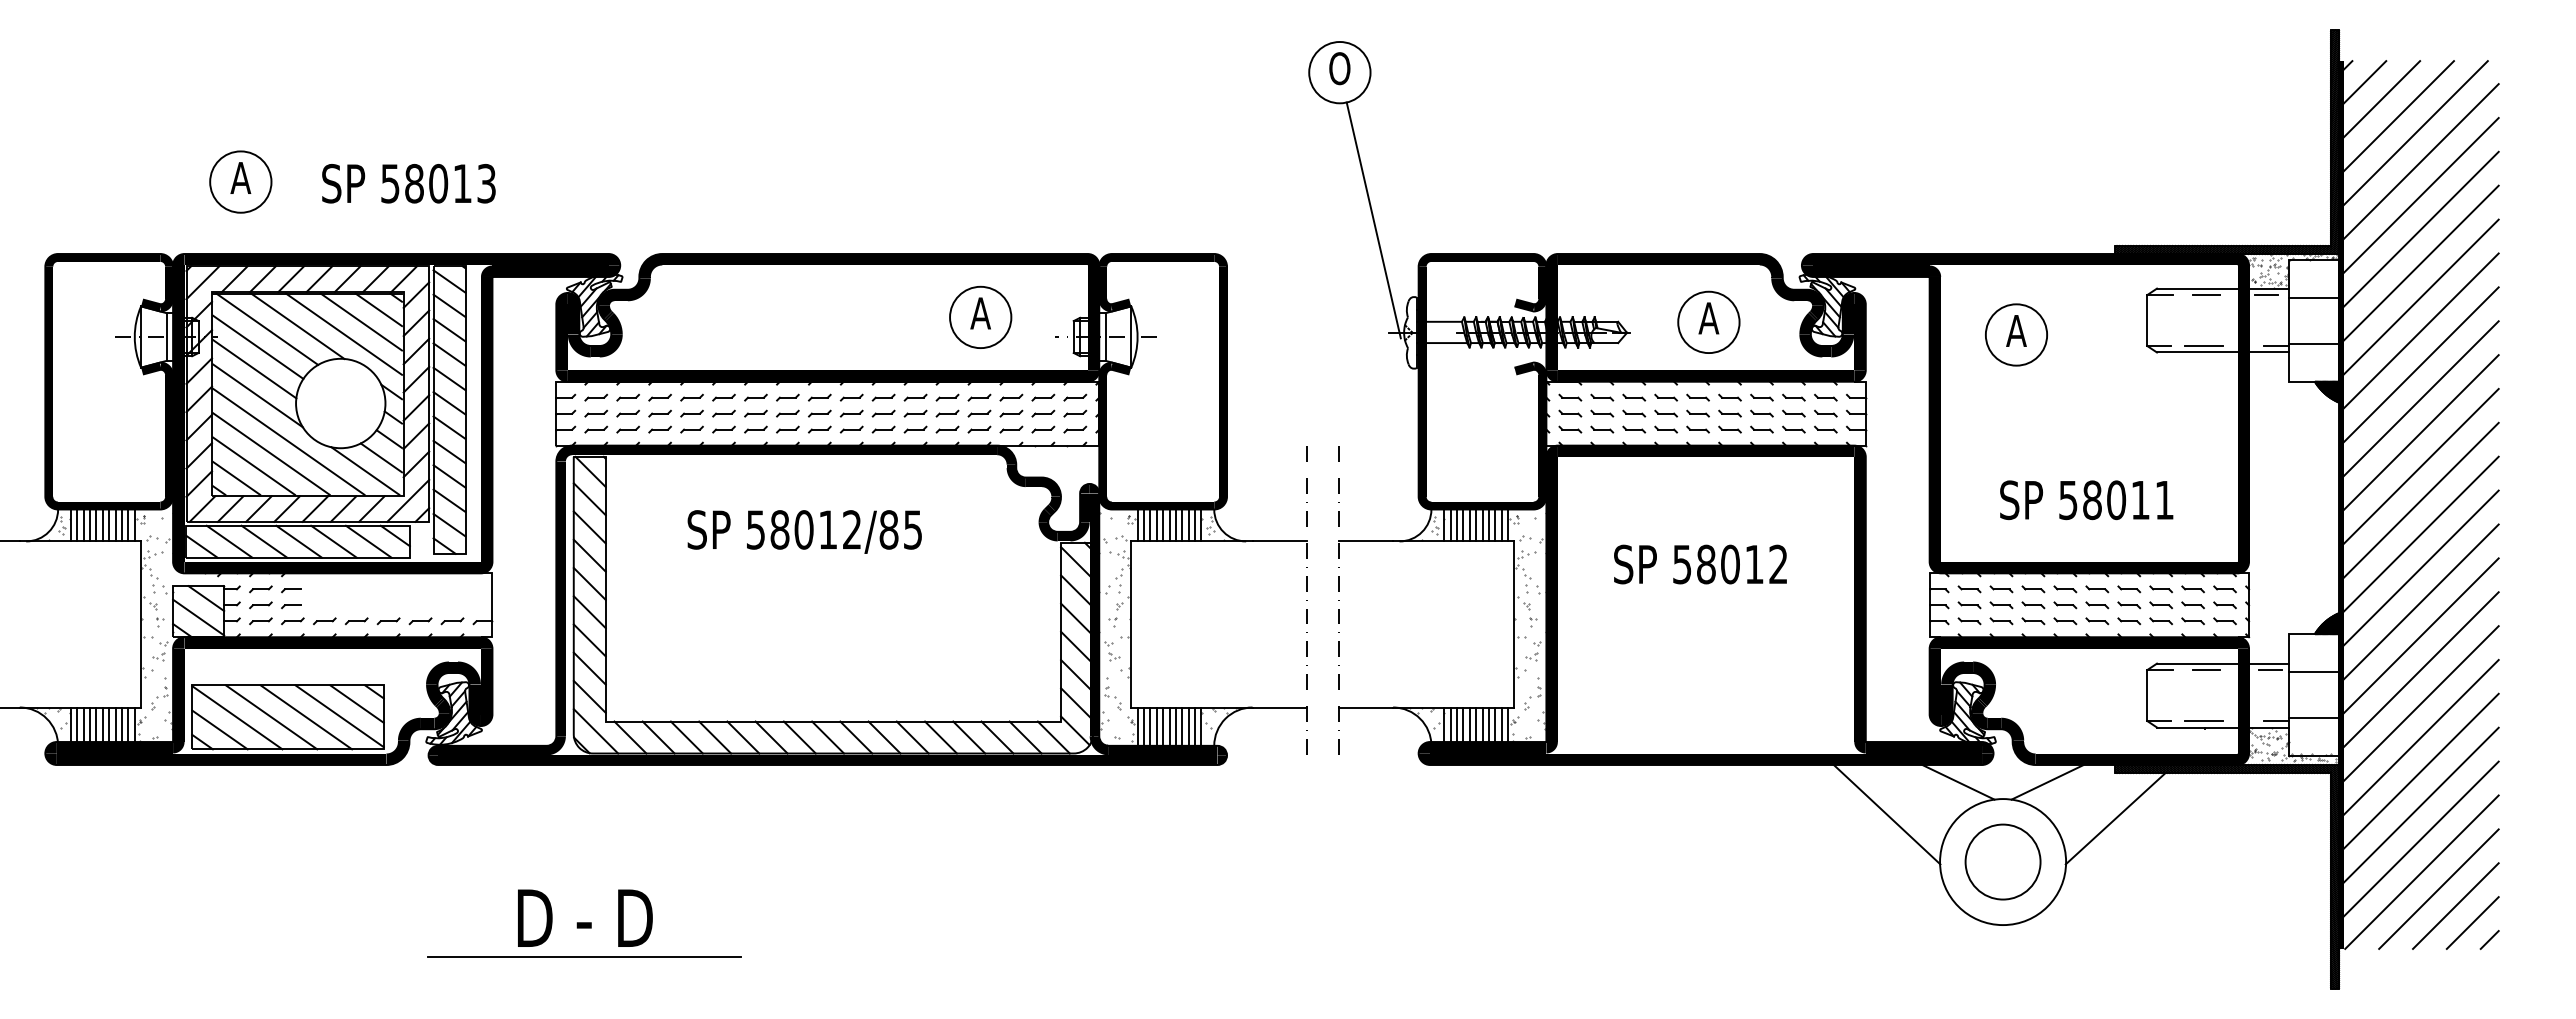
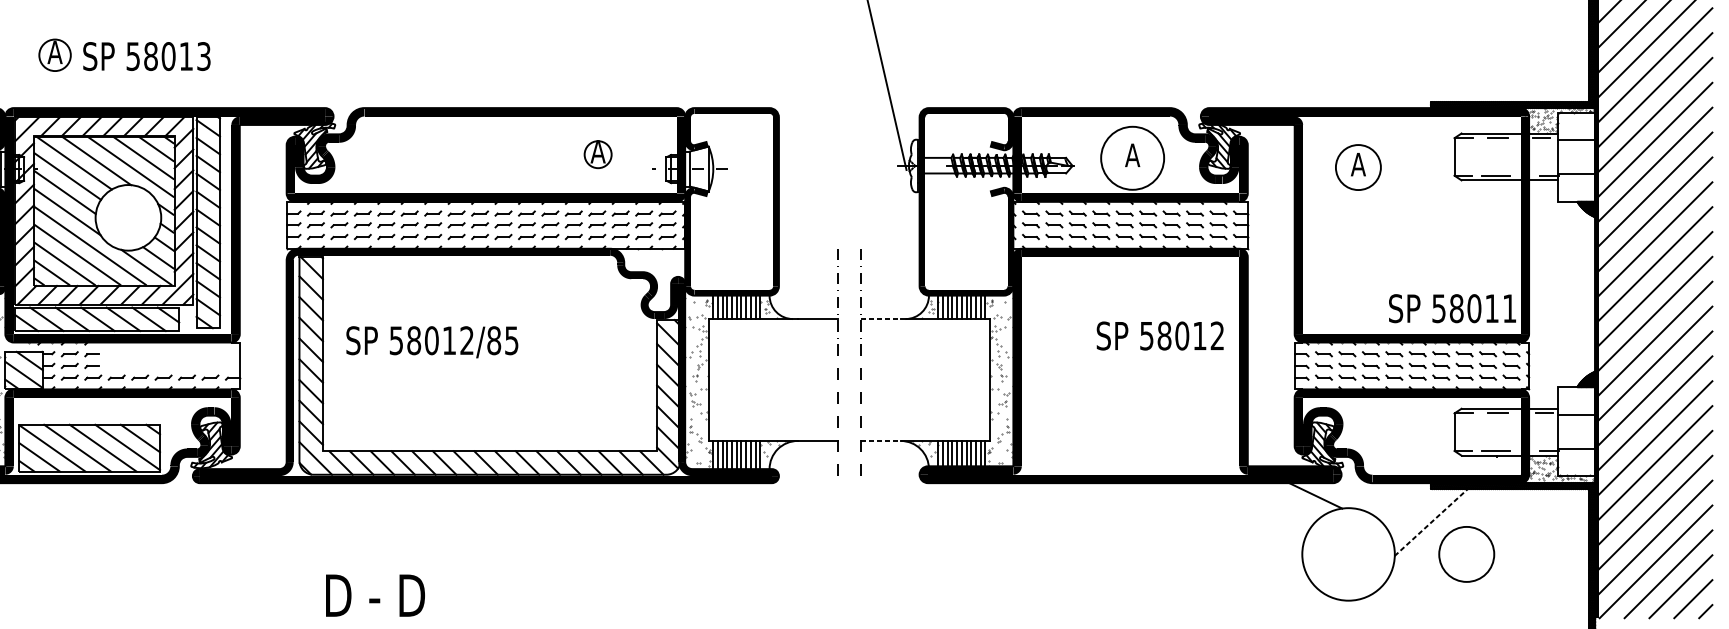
circle: (240, 181) -> (54, 54), size x0.7
text: (408, 183) -> (146, 56), moved
circle: (980, 317) -> (598, 154), size x0.6
circle: (1708, 322) -> (1132, 158), size x1.4
text: (2086, 500) -> (1452, 308), moved
text: (804, 531) -> (432, 341), moved
line: (1366, 541) -> (881, 319), solid -> dashed
text: (1700, 564) -> (1160, 336), moved
line: (1366, 707) -> (881, 440), solid -> dashed
line: (2047, 782) -> (1381, 496), removed
line: (1886, 814) -> (1263, 519), removed
line: (2115, 818) -> (1431, 522), solid -> dashed
circle: (2002, 861) -> (1466, 554), moved
text: (585, 917) -> (375, 595), moved
line: (583, 956) -> (306, 623), removed

